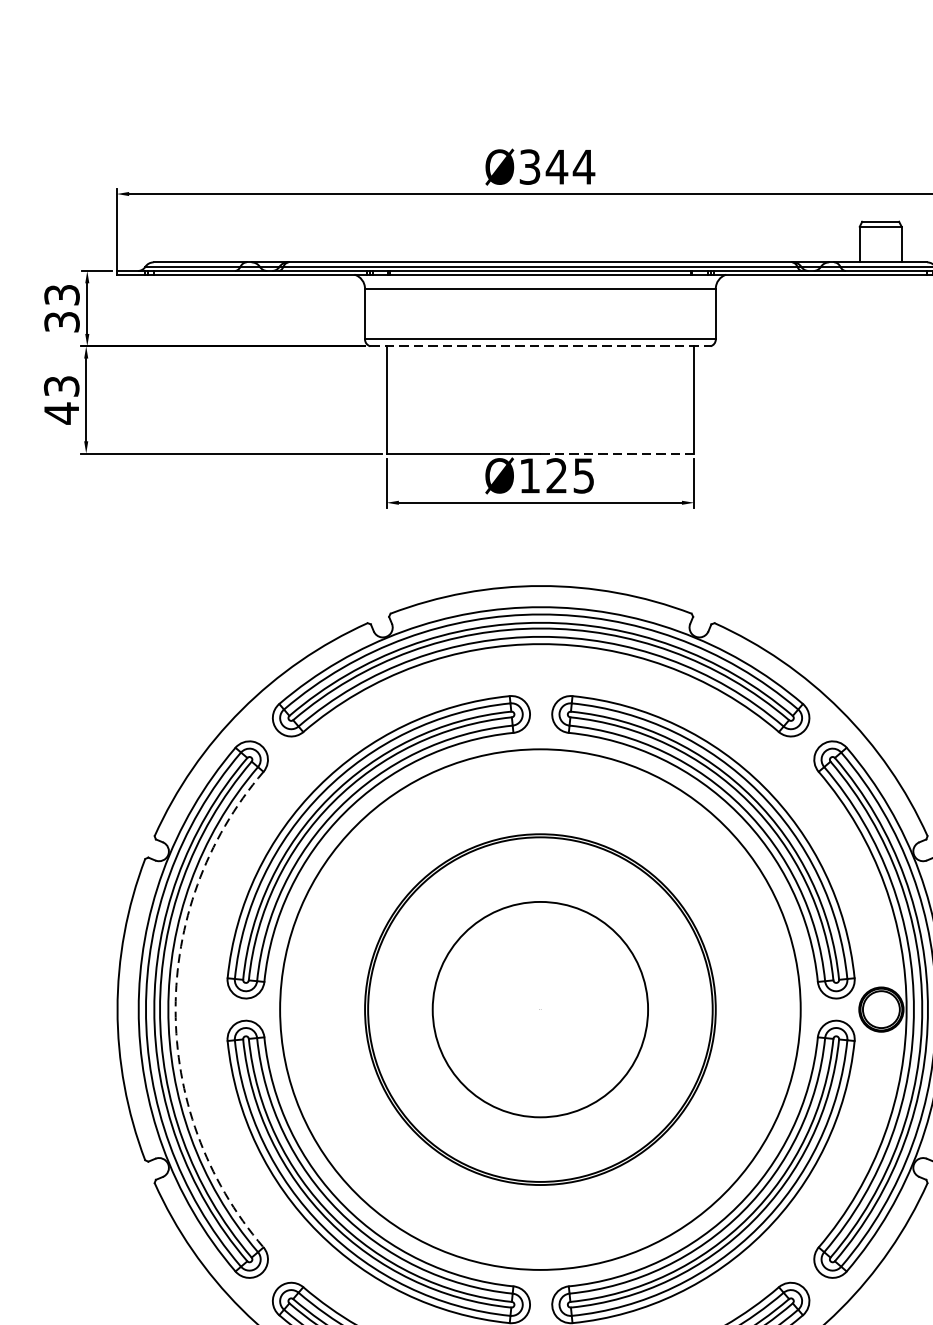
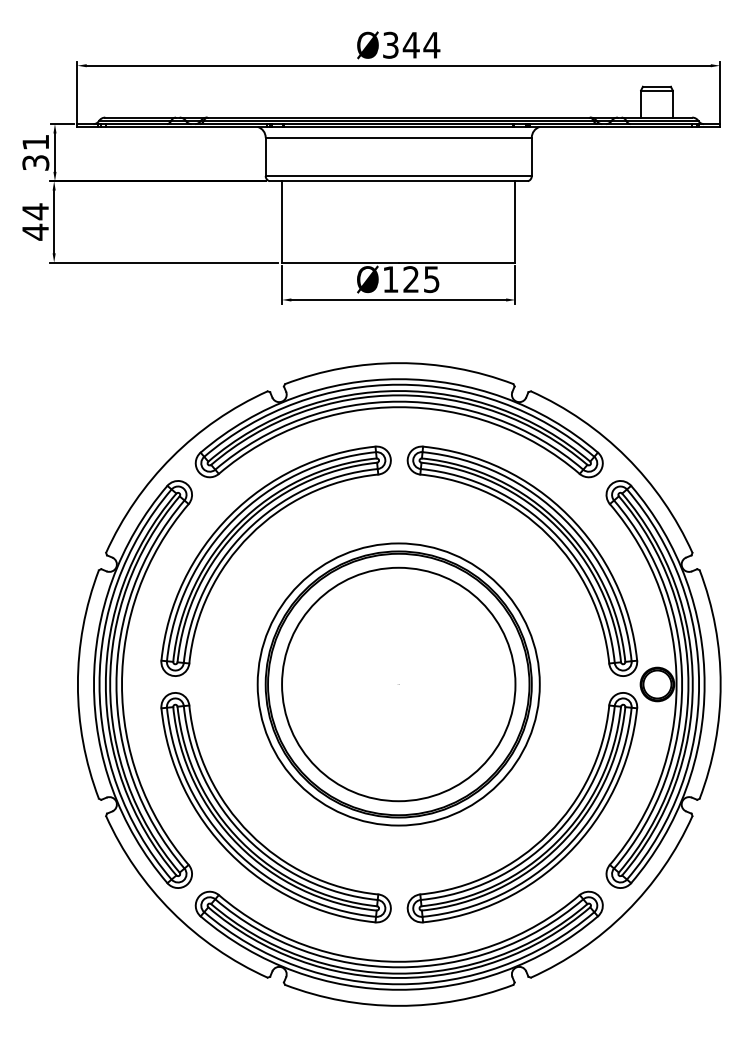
text: (61, 295) -> (35, 142), 33 -> 31
line: (541, 346) -> (399, 181), dashed -> solid
text: (61, 386) -> (35, 211), 43 -> 44
line: (617, 453) -> (457, 262), dashed -> solid
arc: (176, 1009) -> (122, 684), dashed -> solid
circle: (540, 1009) -> (398, 684), size x0.71
circle: (540, 1009) -> (398, 684), size x1.43

